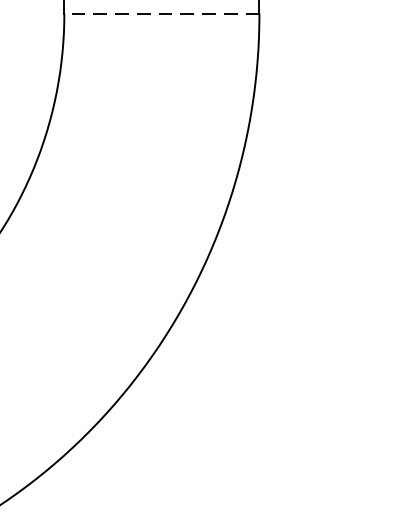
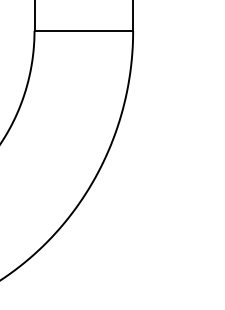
line: (161, 12) -> (83, 30), dashed -> solid

